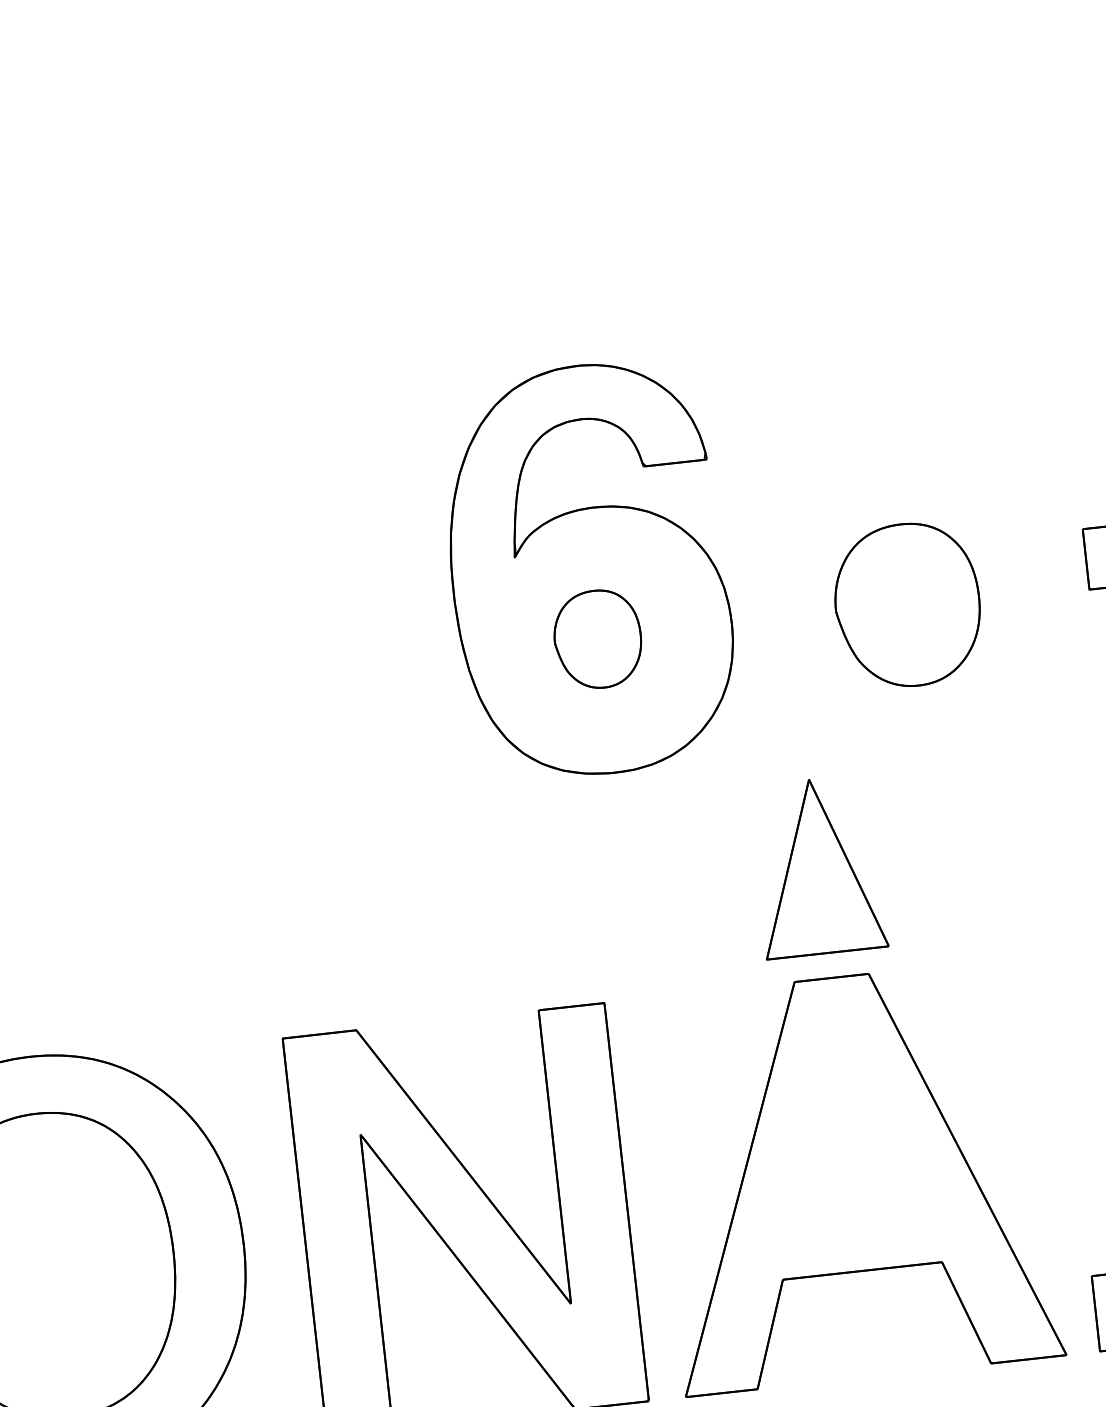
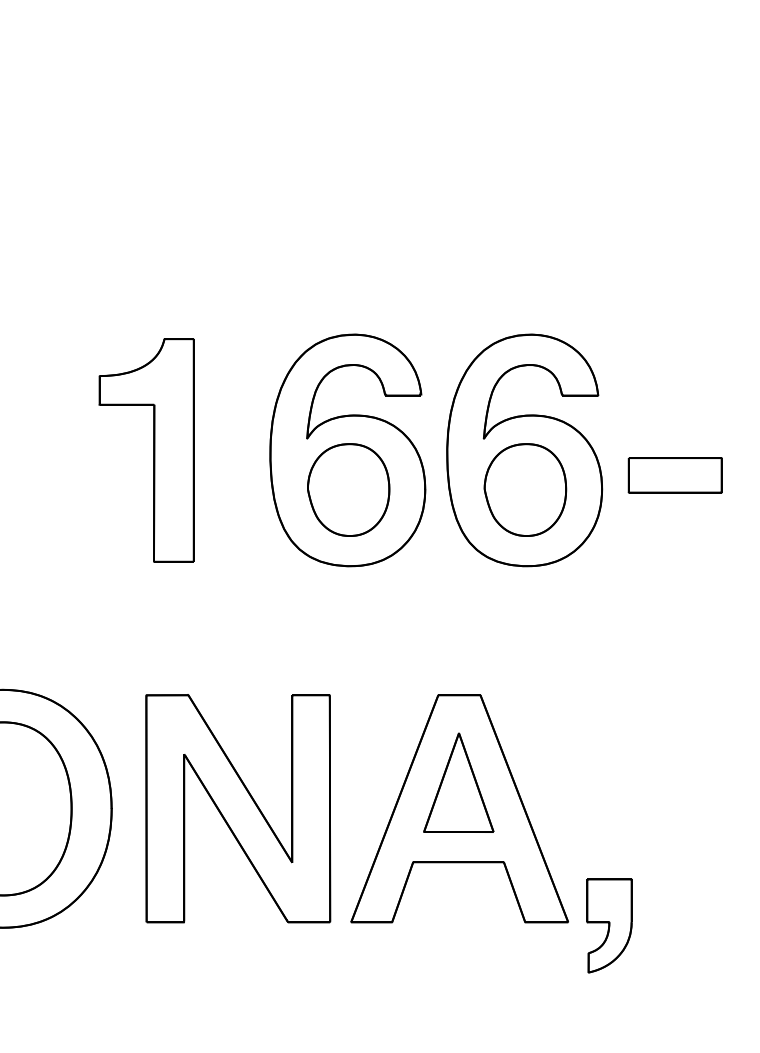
part: (898, 536) -> (524, 450), added
part: (247, 607) -> (153, 450), added
part: (597, 638) -> (348, 489), size x1.67
part: (817, 866) -> (458, 782), moved

